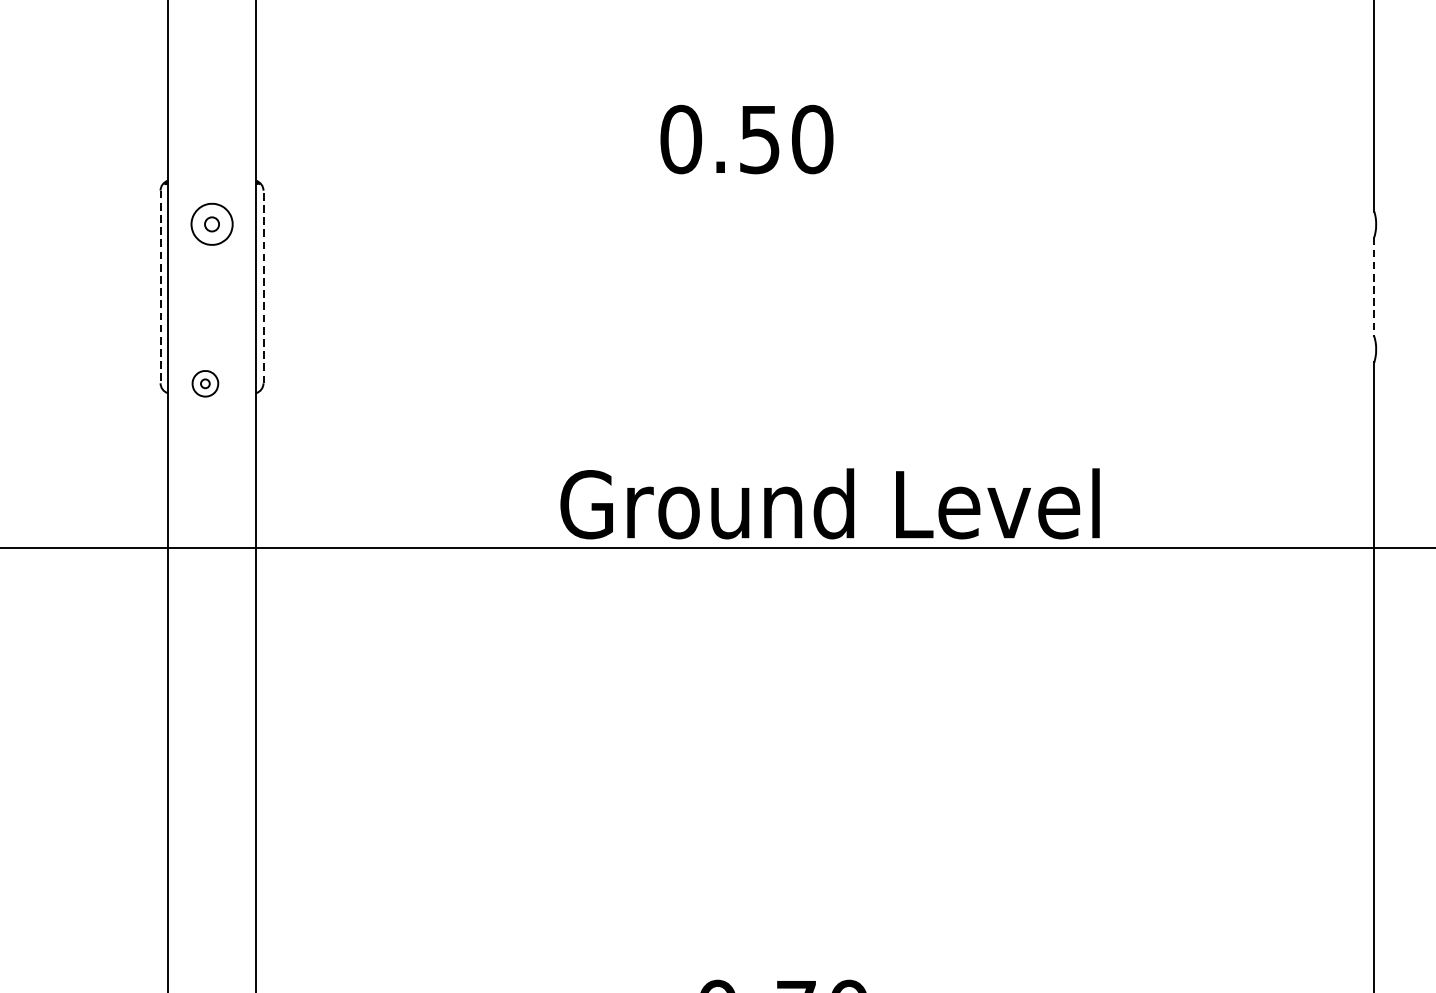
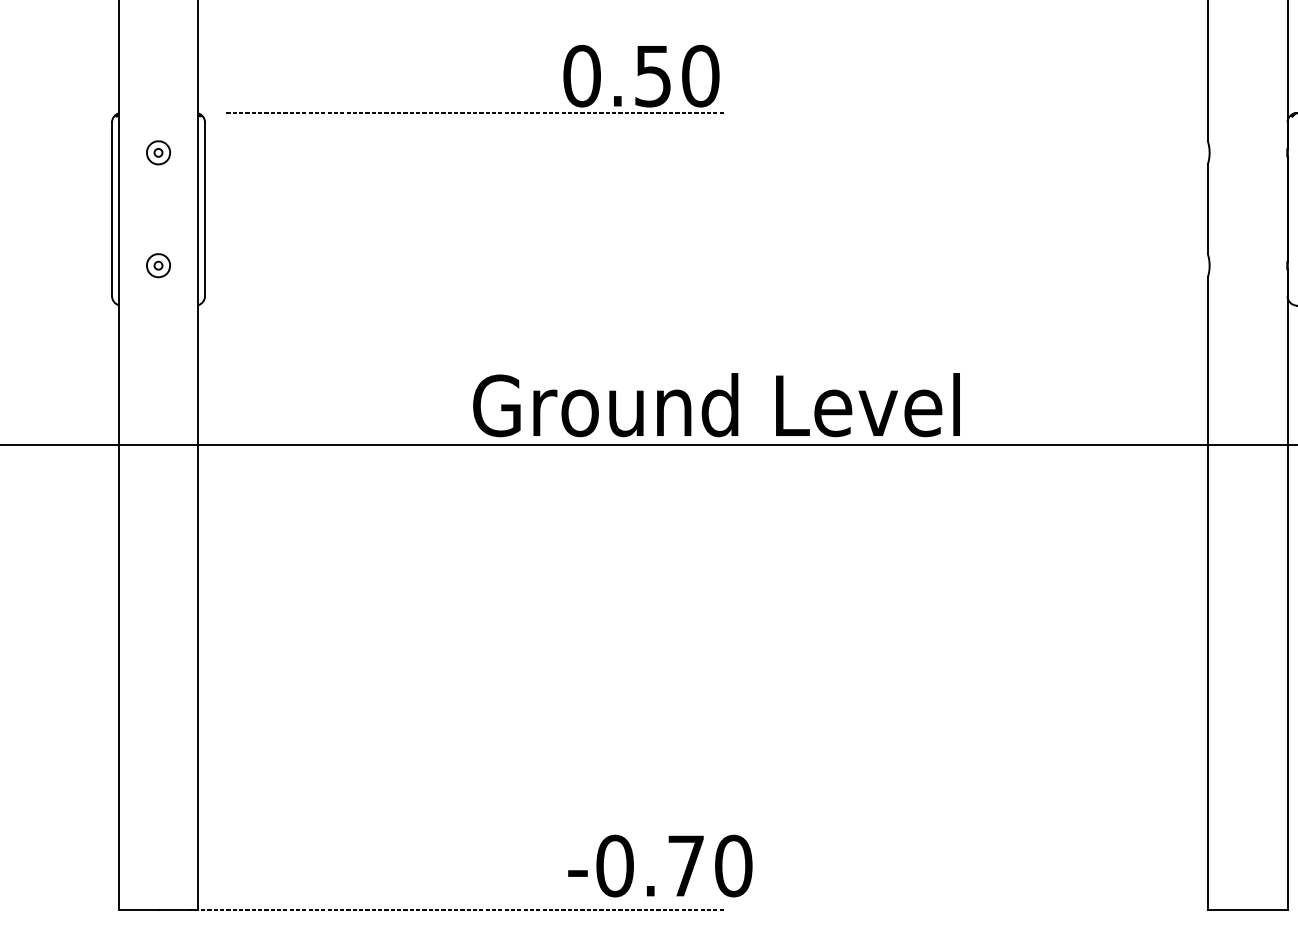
line: (563, 180) -> (475, 113), added
part: (212, 224) -> (158, 152), size x0.62
line: (161, 287) -> (112, 209), dashed -> solid
line: (264, 287) -> (205, 209), dashed -> solid
line: (1373, 287) -> (1207, 209), dashed -> solid
part: (205, 383) -> (158, 265), moved

